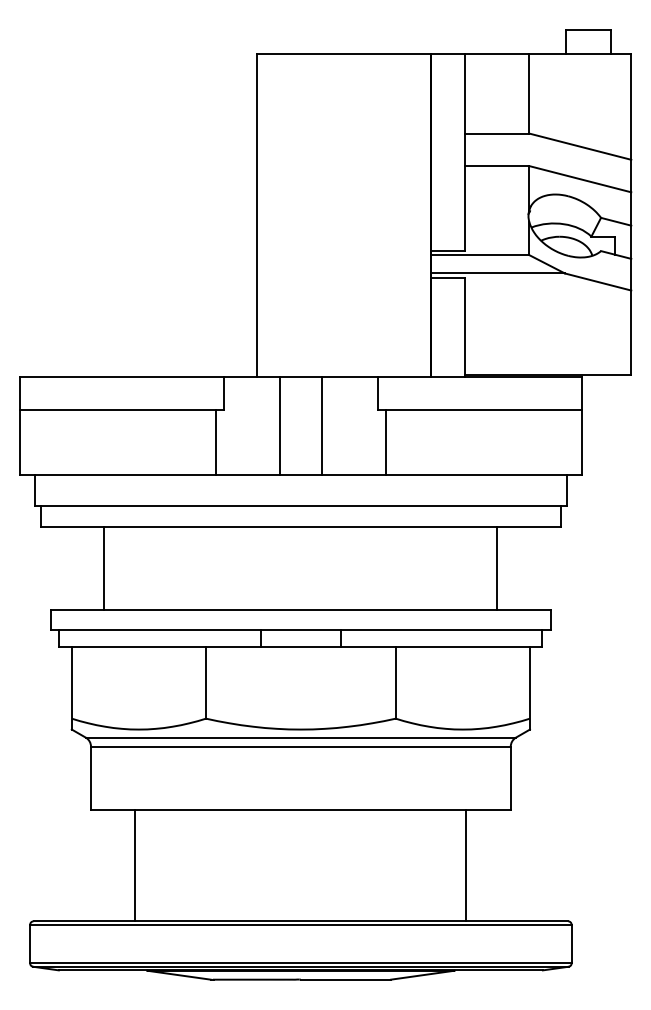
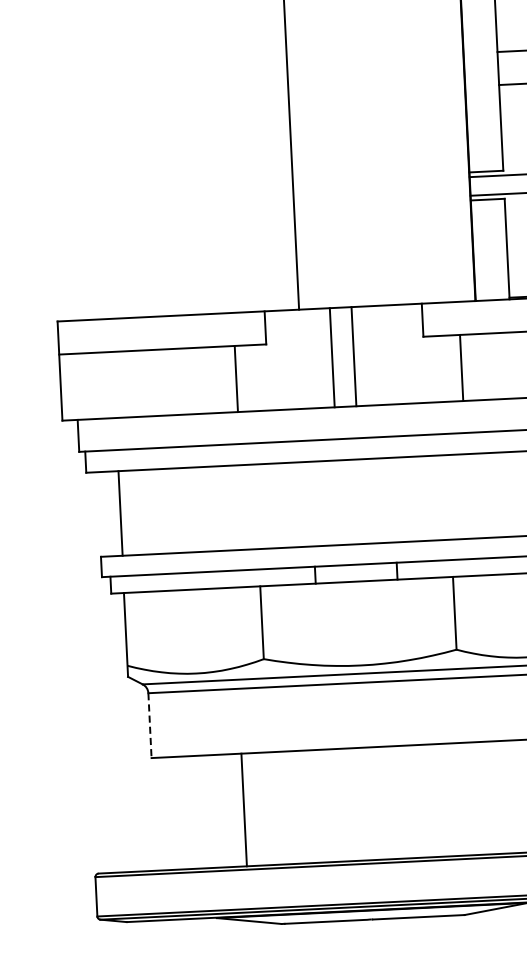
line: (280, 425) -> (354, 356), moved
line: (321, 425) -> (332, 357), moved
line: (215, 441) -> (236, 378), moved
line: (386, 441) -> (461, 367), moved
line: (104, 568) -> (120, 513), moved
line: (91, 778) -> (150, 725), solid -> dashed
line: (135, 865) -> (244, 809), moved

